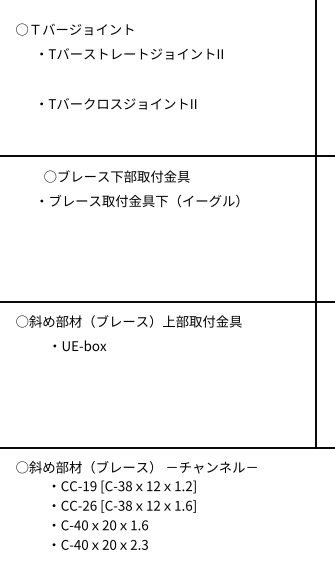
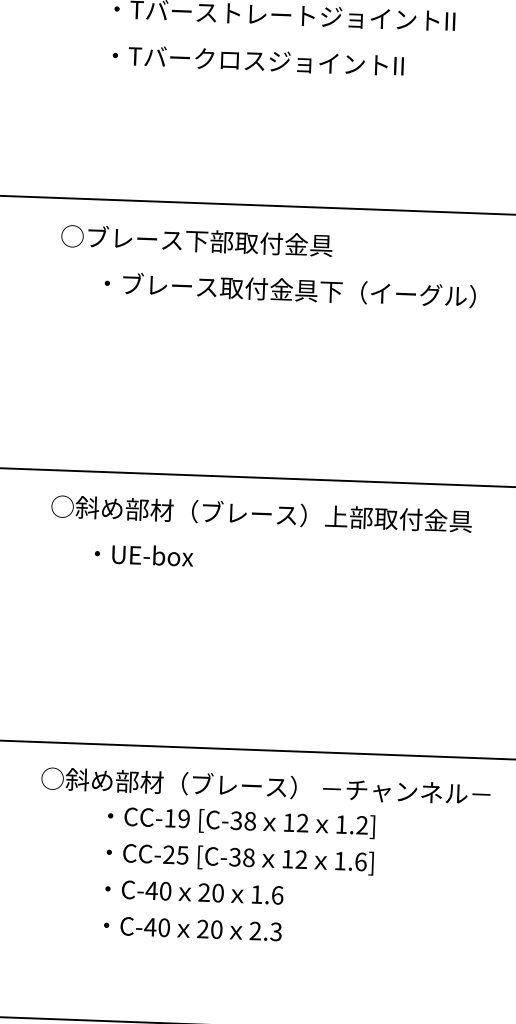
text: (118, 103) -> (258, 60), moved
text: (116, 176) -> (196, 240), moved
text: (79, 345) -> (143, 554), moved
text: (93, 505) -> (182, 854), CC-26 -> CC-25

